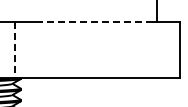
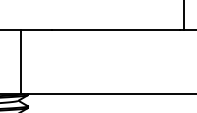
line: (97, 22) -> (116, 30), dashed -> solid
line: (14, 50) -> (20, 62), dashed -> solid

